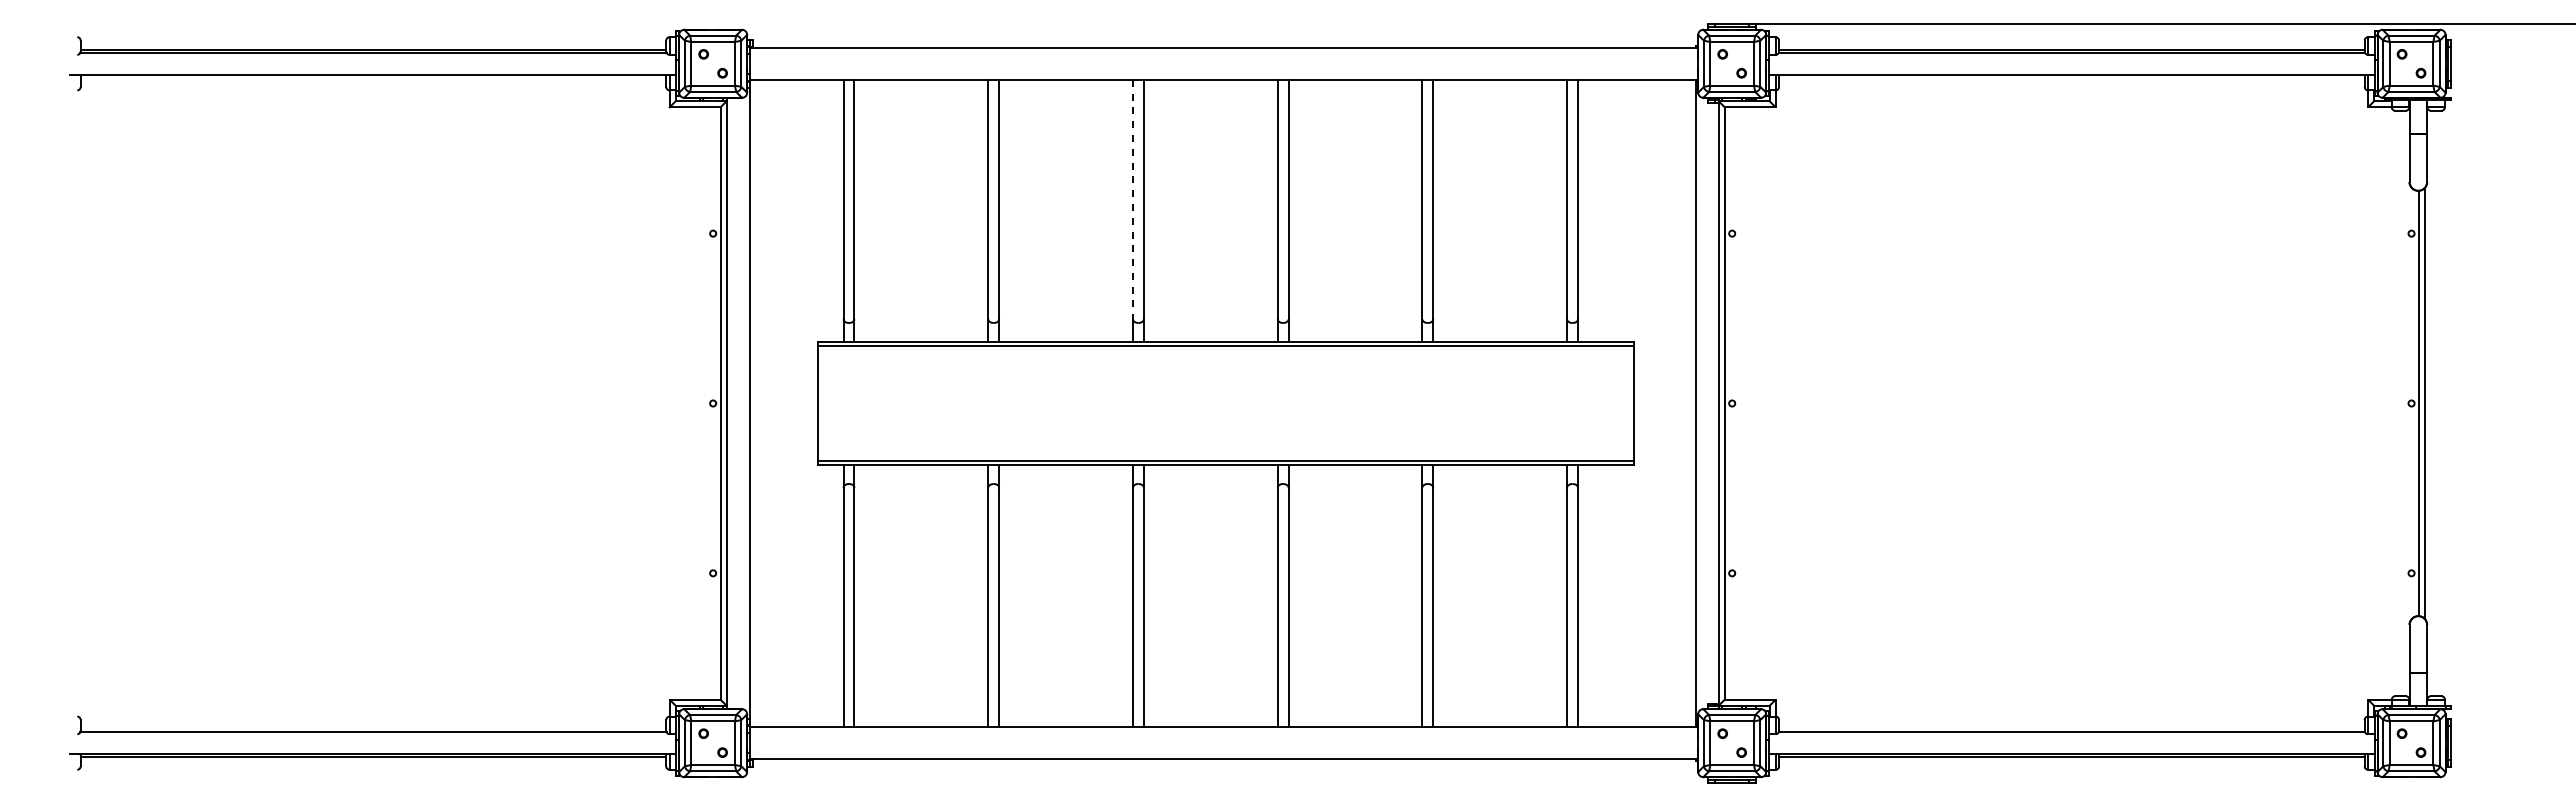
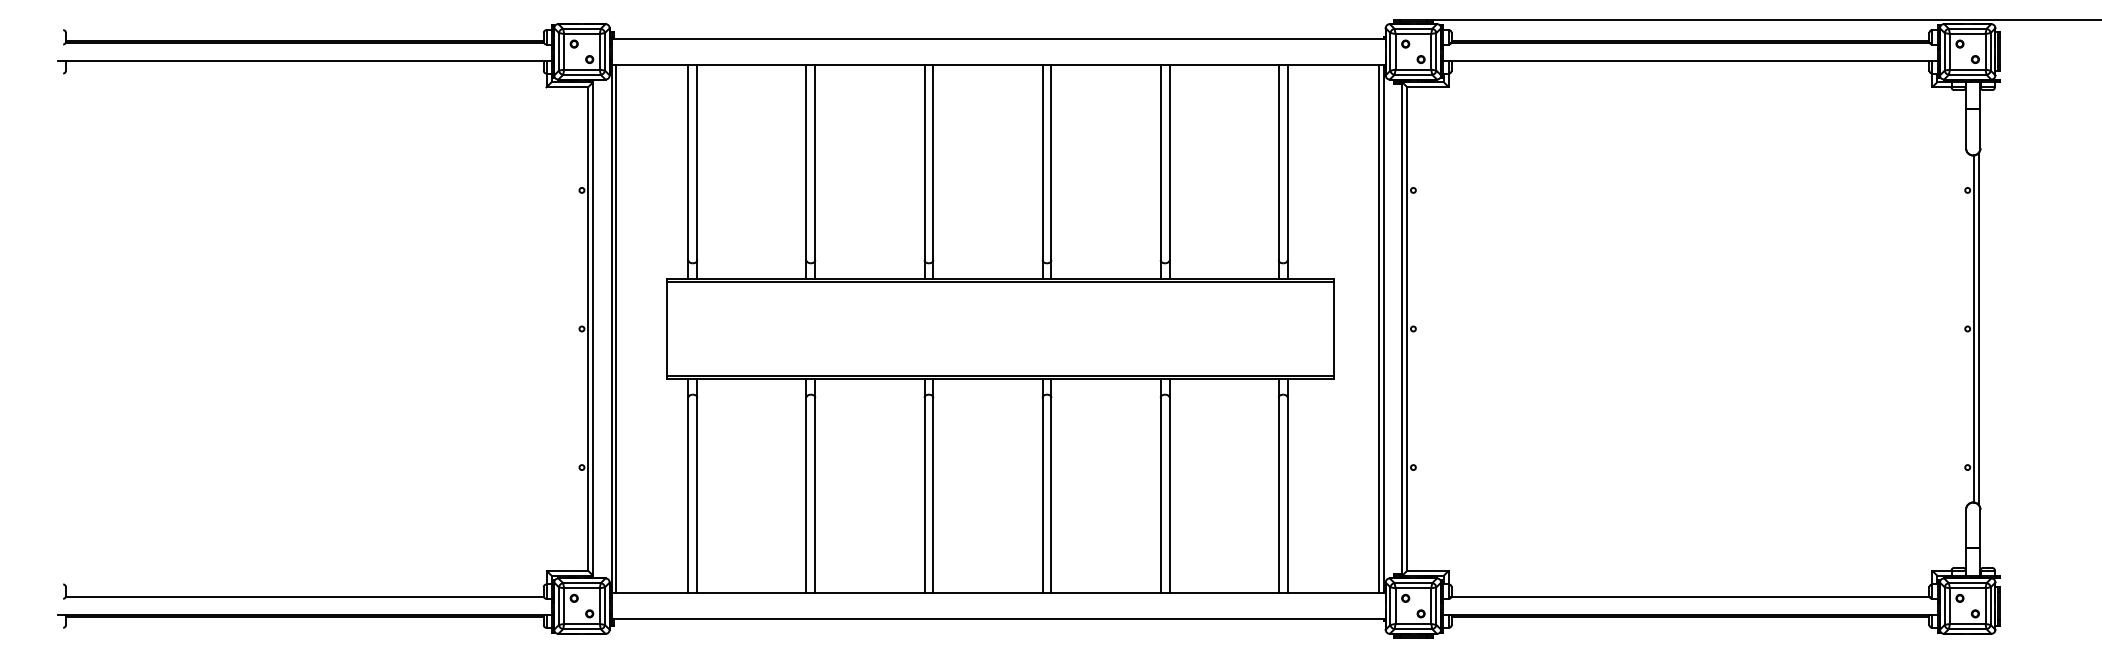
line: (1133, 199) -> (924, 162), dashed -> solid
line: (755, 403) -> (616, 329), added
line: (1690, 403) -> (1379, 329), added

